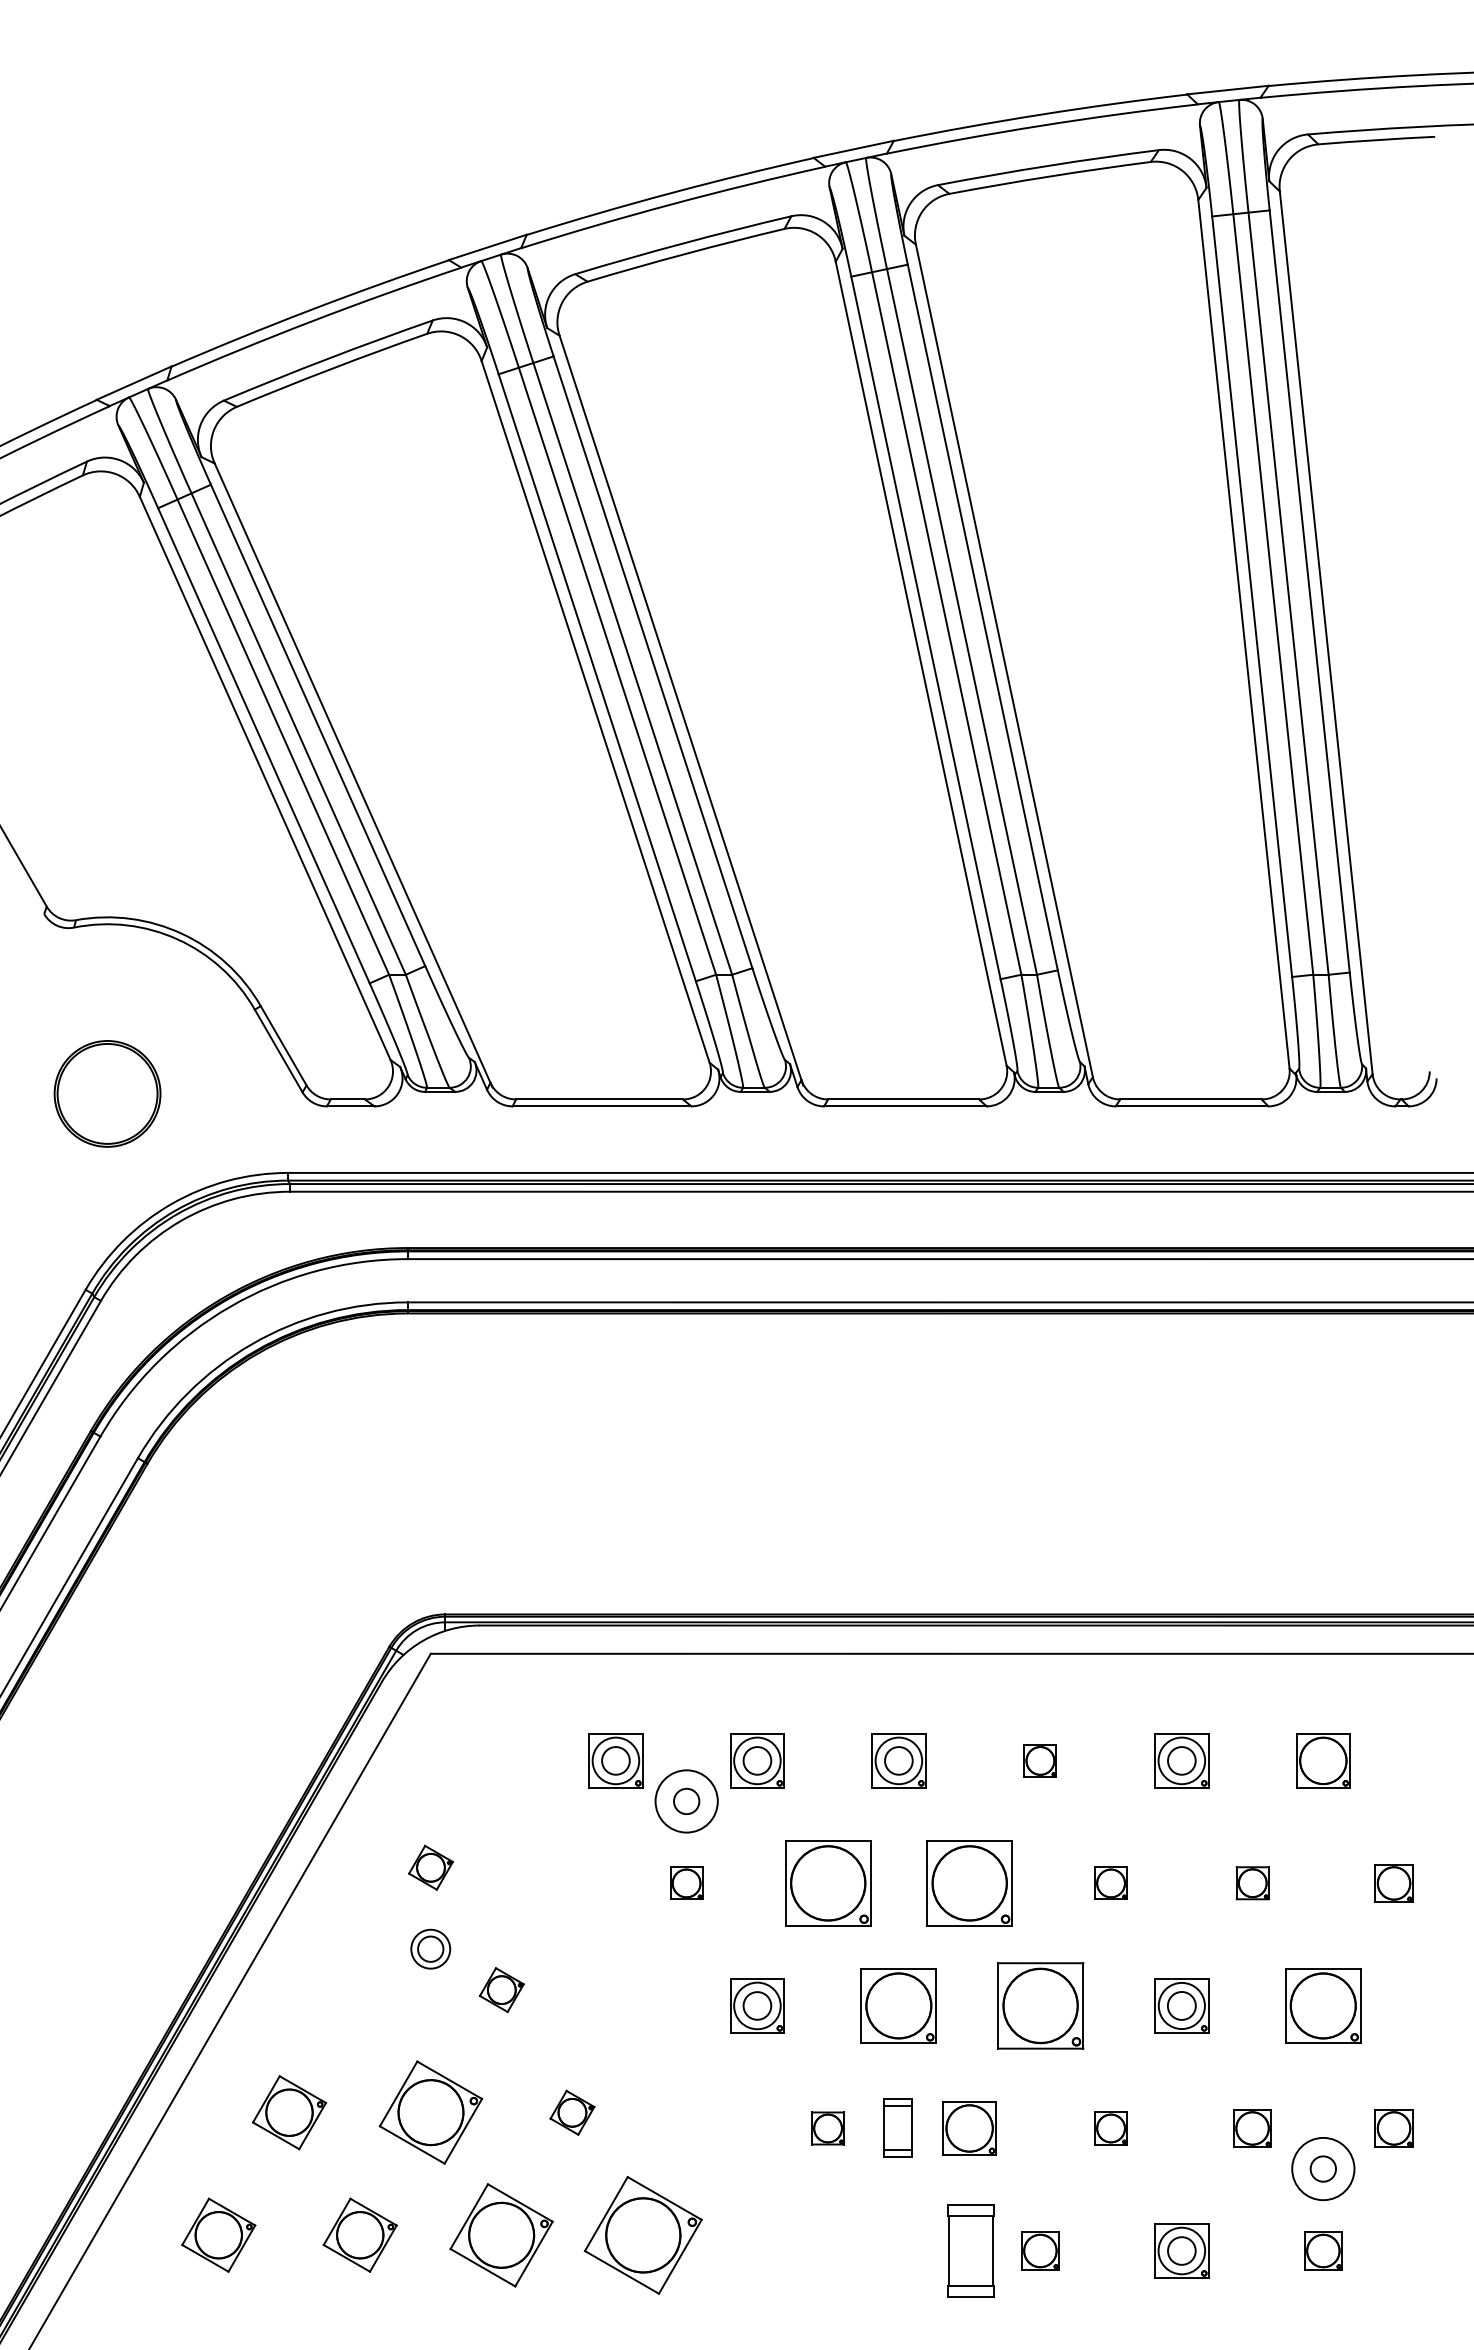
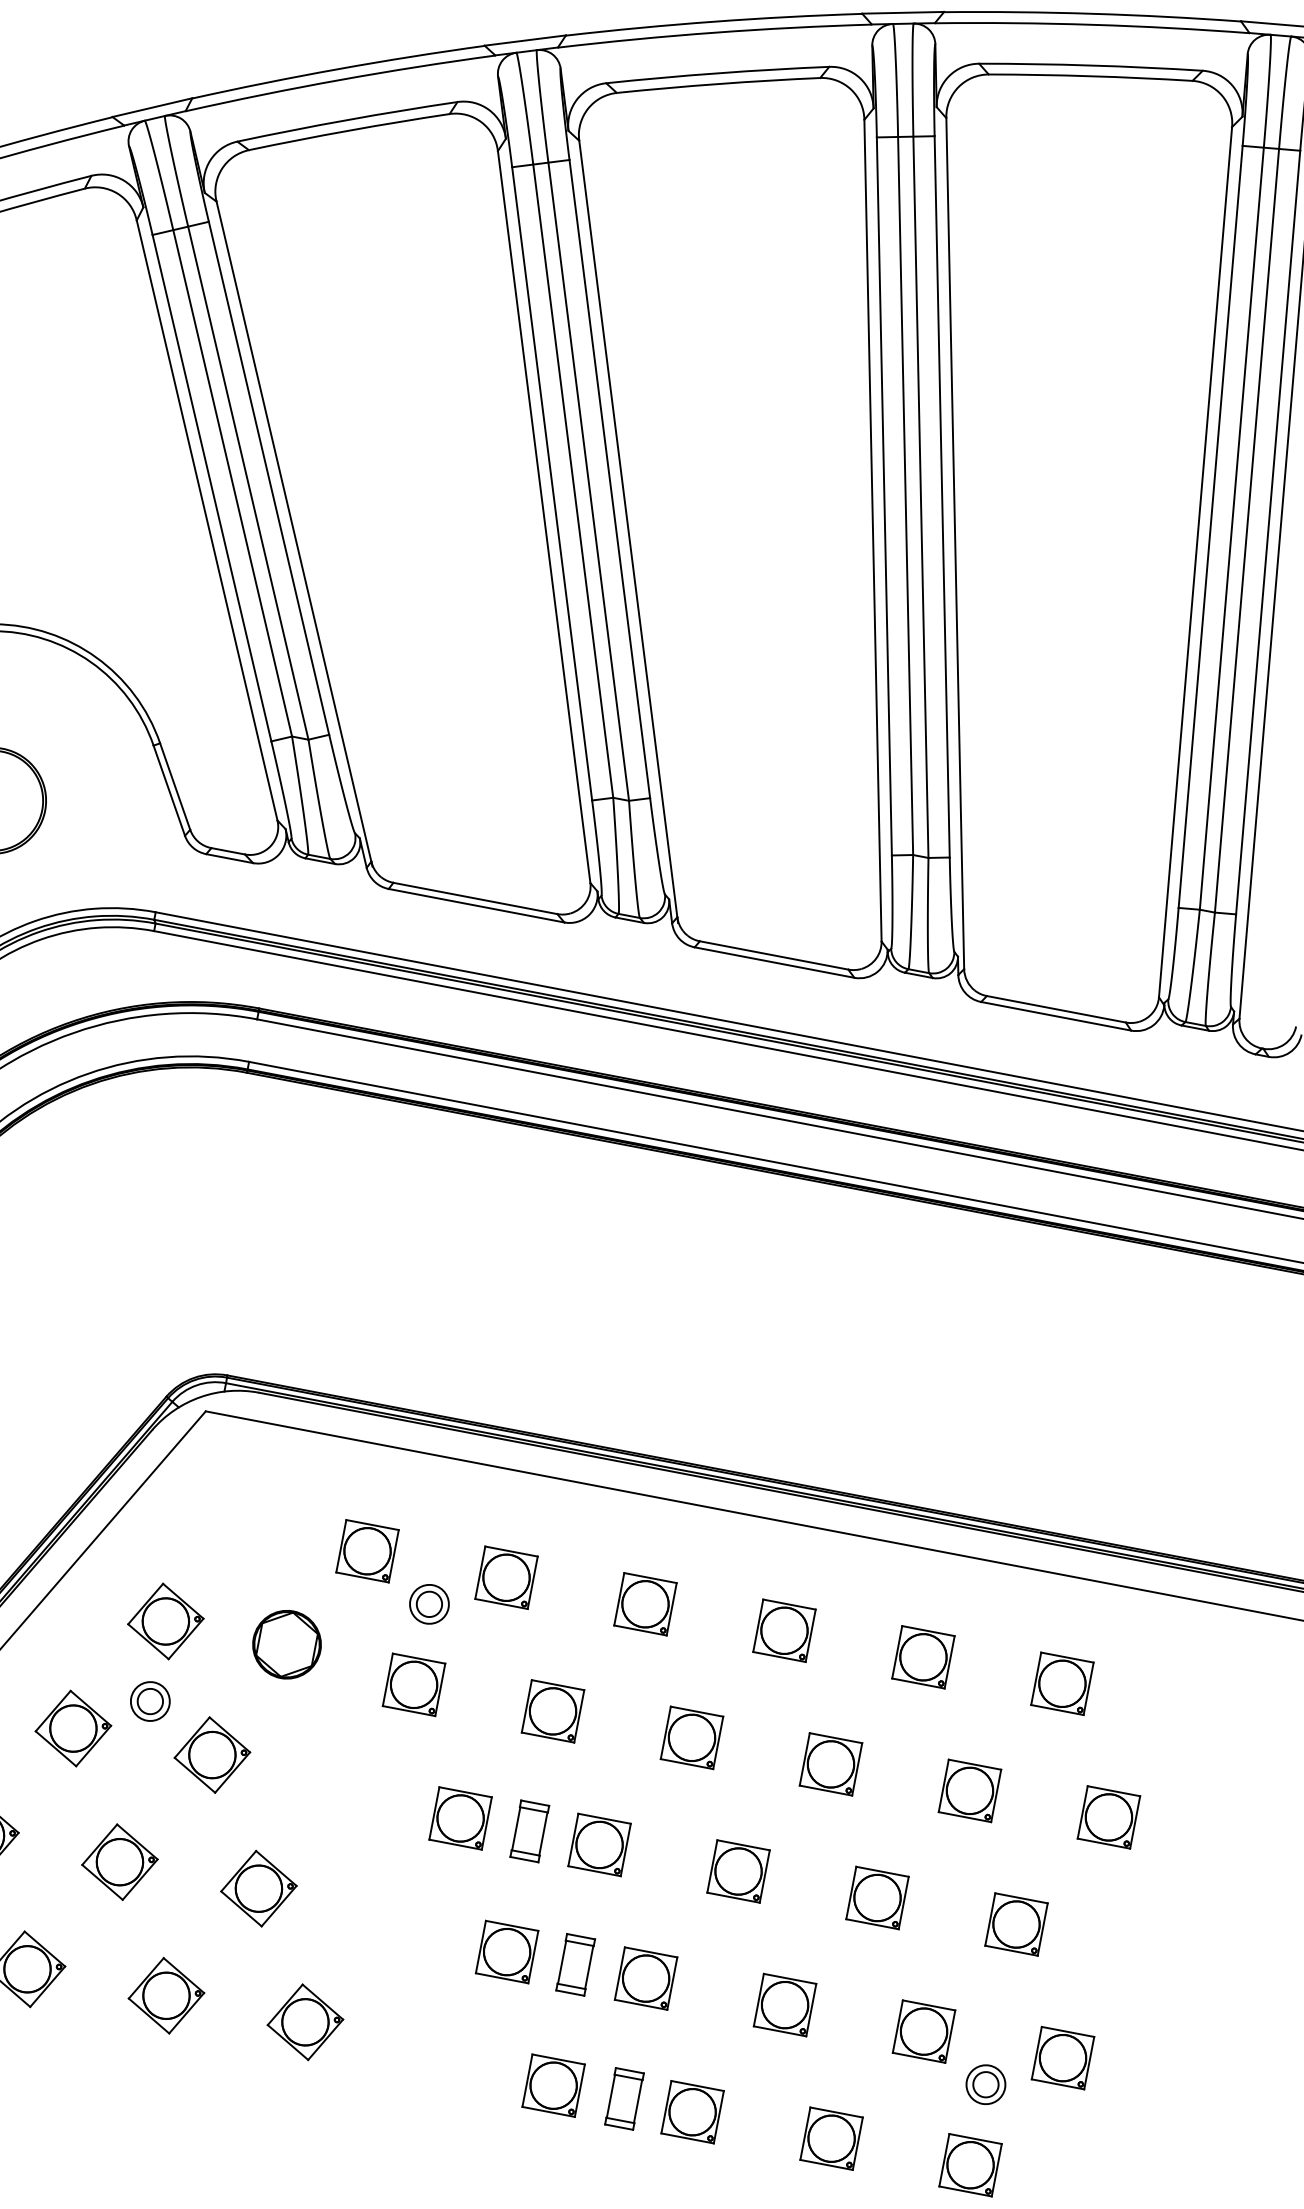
circle: (615, 1760) -> (367, 1550), size x1.67
circle: (757, 1760) -> (506, 1577), size x1.67
circle: (898, 1760) -> (645, 1603), size x1.67
part: (1040, 1760) -> (784, 1630), size x1.67
circle: (1181, 1760) -> (923, 1656), size x1.67
circle: (686, 1801) -> (429, 1604), size x0.62
part: (430, 1867) -> (165, 1621), size x1.67
part: (554, 1867) -> (287, 1644), added
part: (1252, 1882) -> (970, 1789), size x1.67
part: (686, 1883) -> (413, 1684), size x1.67
part: (827, 1883) -> (552, 1711), size x0.62
part: (969, 1883) -> (691, 1737), size x0.62
part: (1110, 1883) -> (830, 1764), size x1.67
part: (1393, 1883) -> (1108, 1817), size x1.43
part: (359, 1989) -> (72, 1727), added
part: (501, 1989) -> (212, 1754), size x1.67
circle: (757, 2005) -> (460, 1818), size x1.67
part: (827, 2005) -> (529, 1831), added
part: (898, 2005) -> (599, 1844), size x0.71
part: (1039, 2005) -> (737, 1870), size x0.62
circle: (1181, 2005) -> (877, 1897), size x1.67
part: (1323, 2005) -> (1016, 1924), size x0.71
part: (430, 2112) -> (119, 1861), size x0.71
part: (572, 2112) -> (259, 1888), size x1.67
part: (827, 2128) -> (506, 1951), size x1.67
part: (1110, 2128) -> (784, 2005), size x1.67
part: (1252, 2128) -> (923, 2031), size x1.43
part: (1393, 2128) -> (1062, 2058), size x1.43
circle: (1322, 2168) -> (985, 2084), size x0.62
part: (501, 2234) -> (166, 1995), size x0.71
part: (642, 2234) -> (304, 2021), size x0.62
part: (898, 2250) -> (553, 2085), added
part: (970, 2250) -> (624, 2098), size x0.62
part: (1040, 2250) -> (692, 2111), size x1.43
circle: (1181, 2250) -> (831, 2138), size x1.67
part: (1323, 2250) -> (970, 2164), size x1.43

